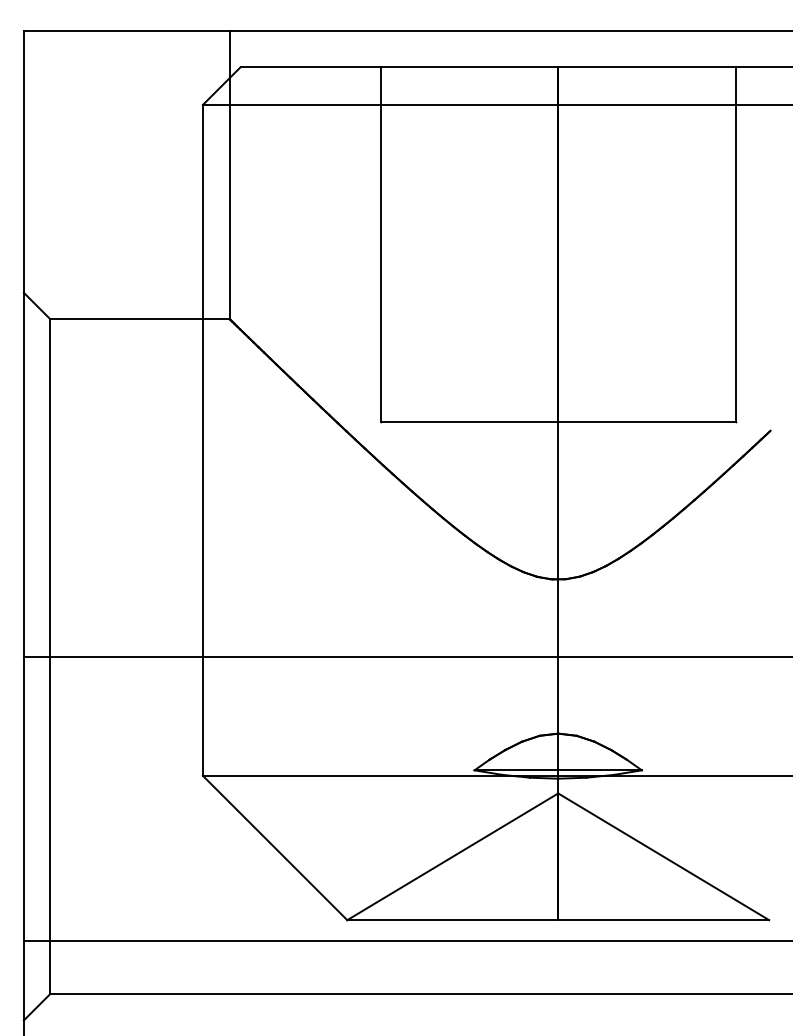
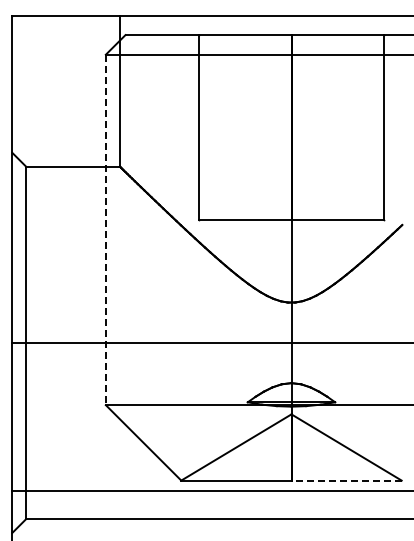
line: (202, 441) -> (105, 230), solid -> dashed
line: (663, 920) -> (346, 480), solid -> dashed

